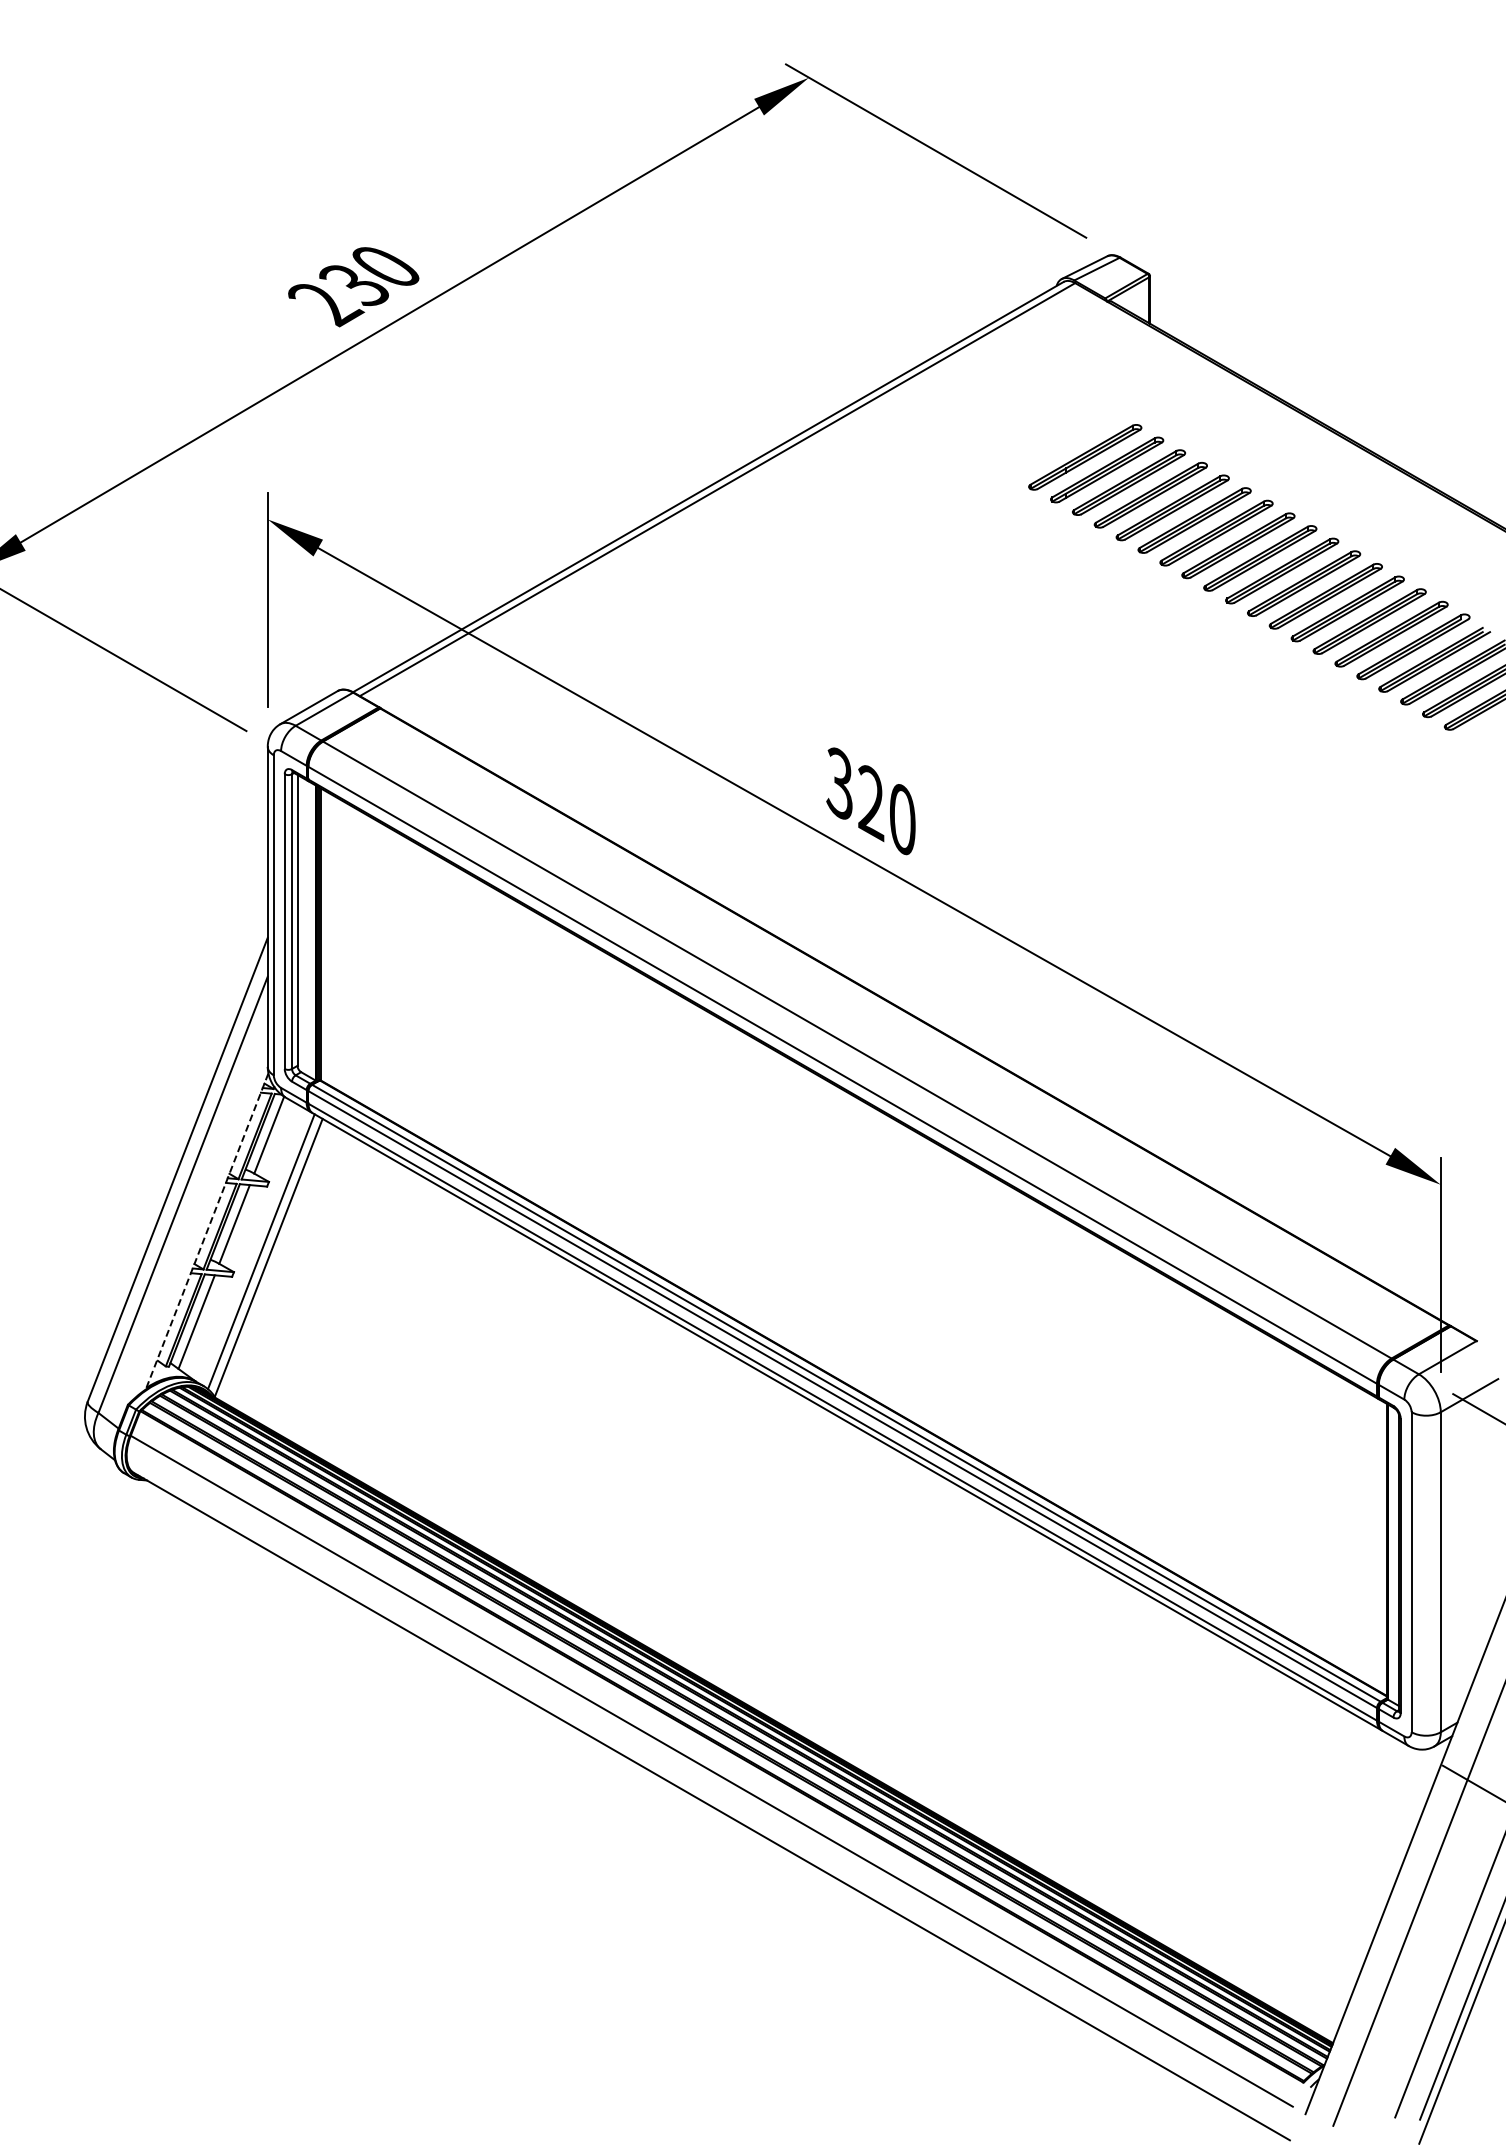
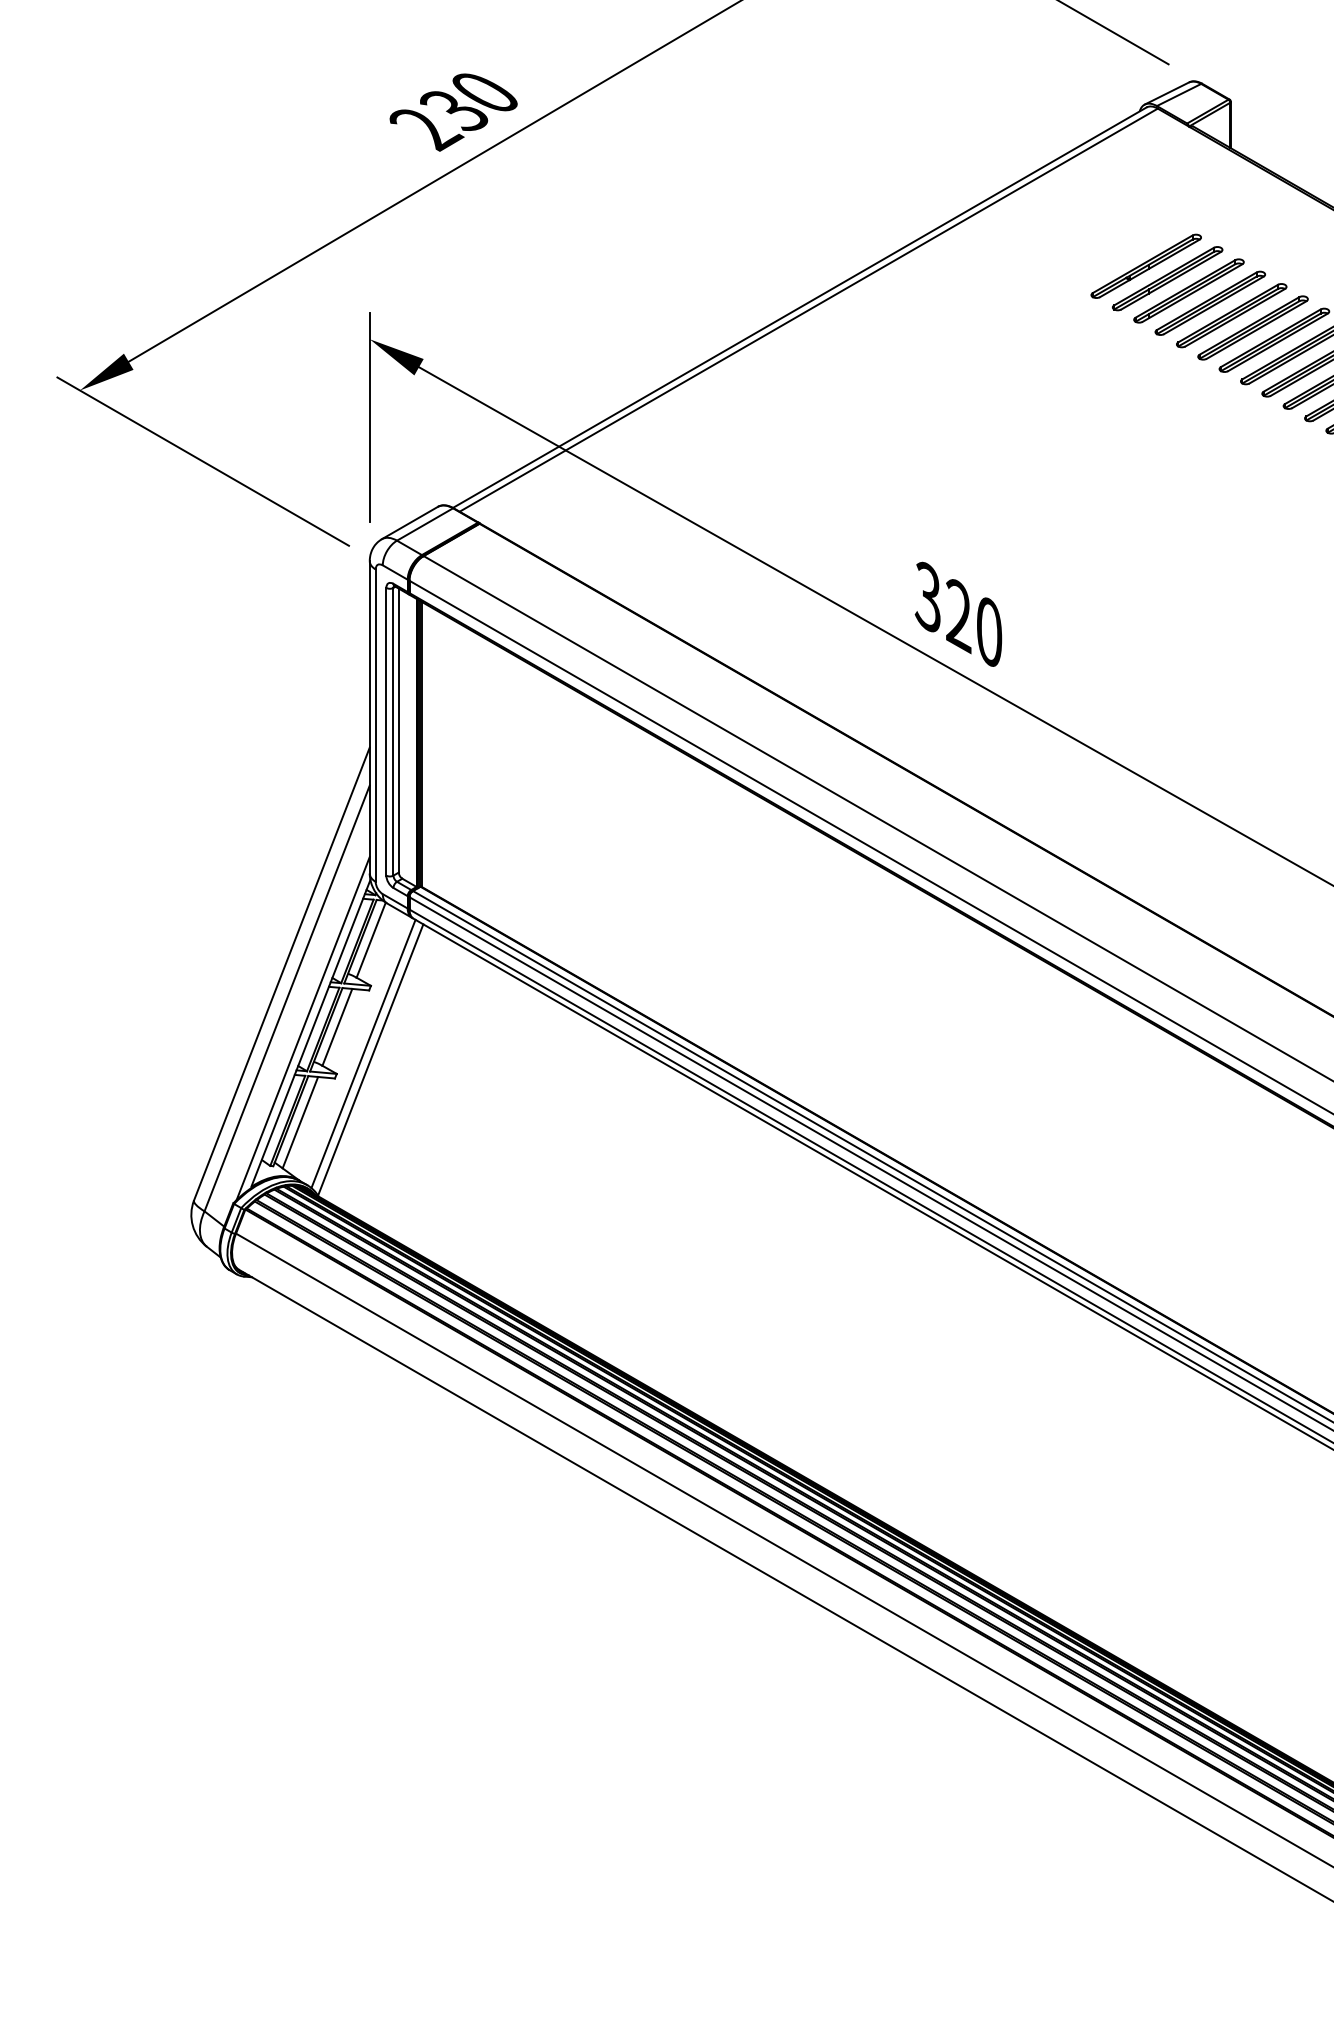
part: (1063, 444) -> (1146, 266), added
line: (199, 1225) -> (303, 1028), added
line: (207, 1230) -> (310, 1033), dashed -> solid

